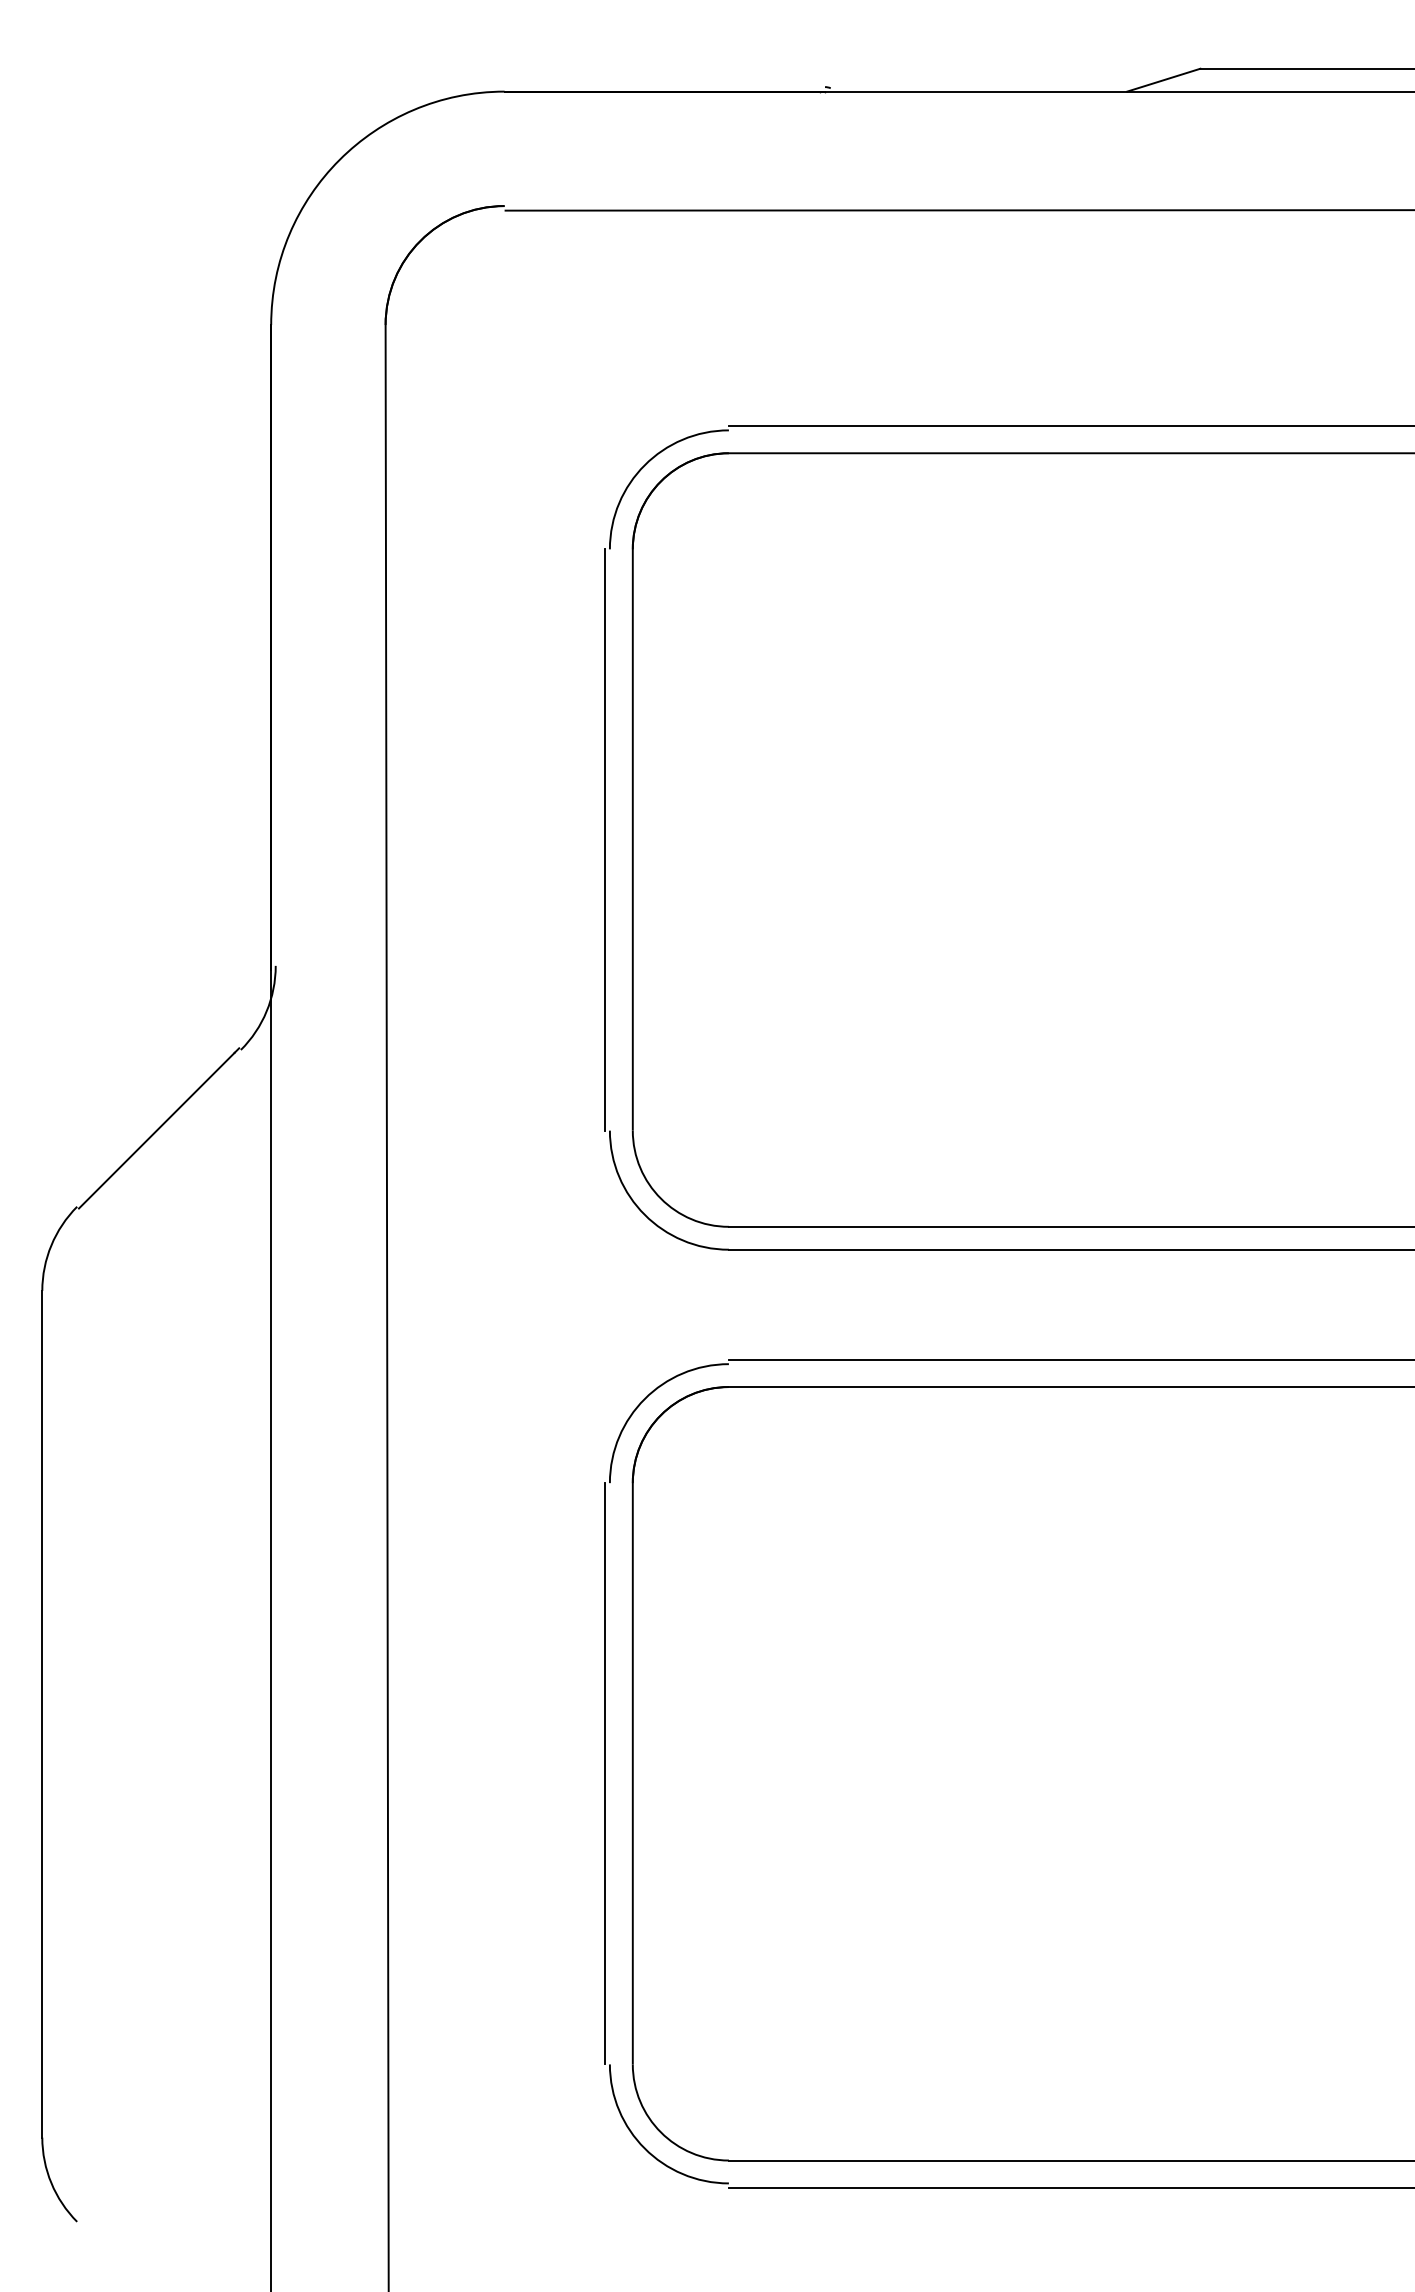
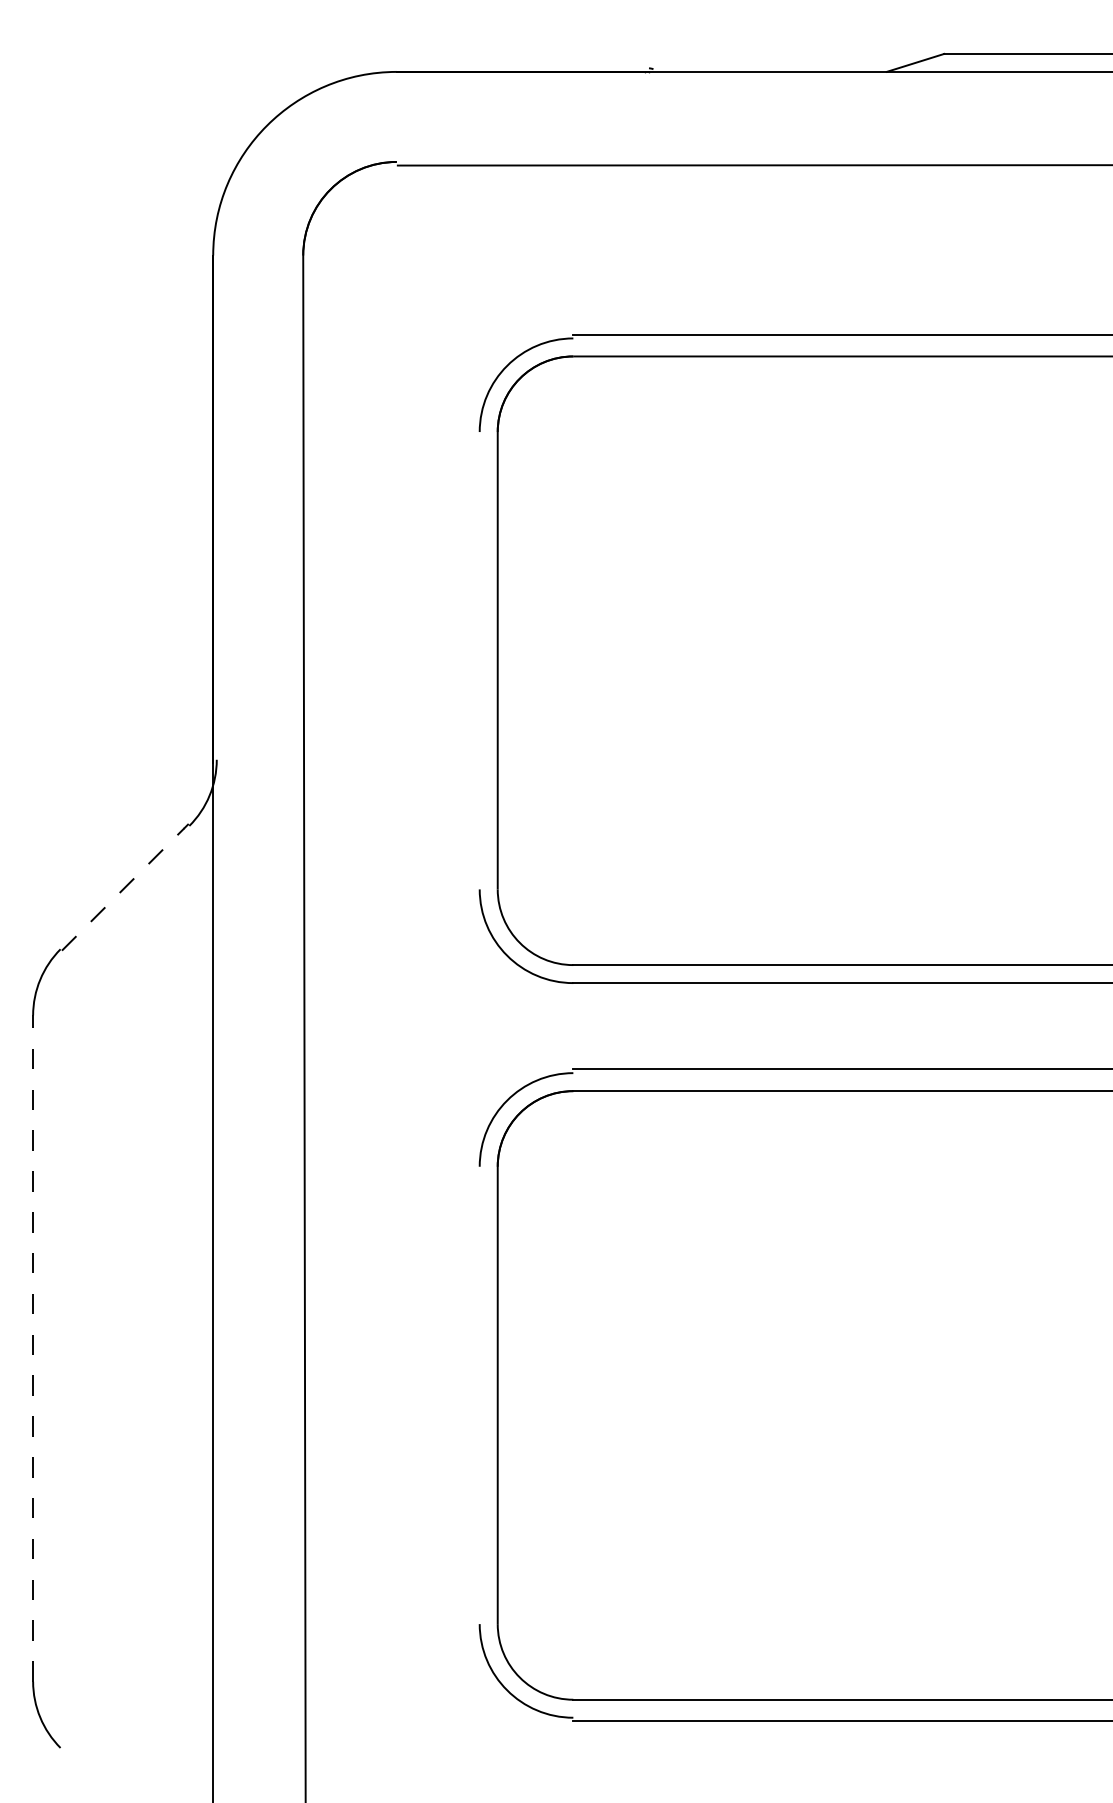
line: (605, 839) -> (476, 660), removed
line: (157, 1130) -> (123, 889), solid -> dashed
line: (42, 1713) -> (33, 1348), solid -> dashed
line: (605, 1773) -> (476, 1395), removed

